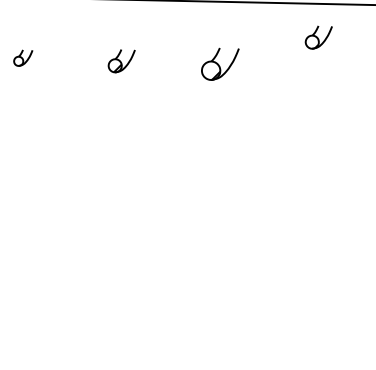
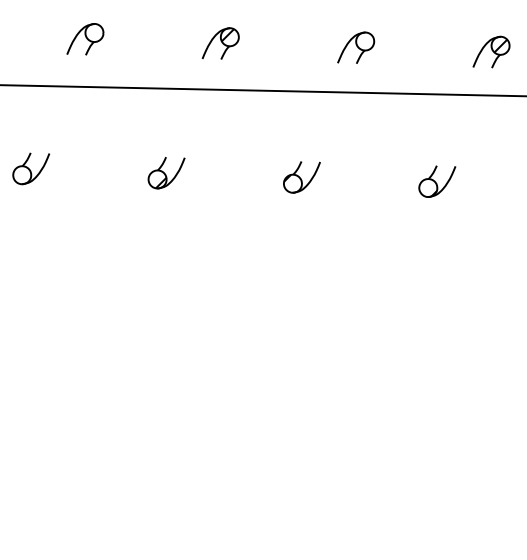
part: (319, 37) -> (437, 181), moved
part: (23, 57) -> (31, 168), size x1.43
part: (219, 64) -> (301, 177), size x0.71

